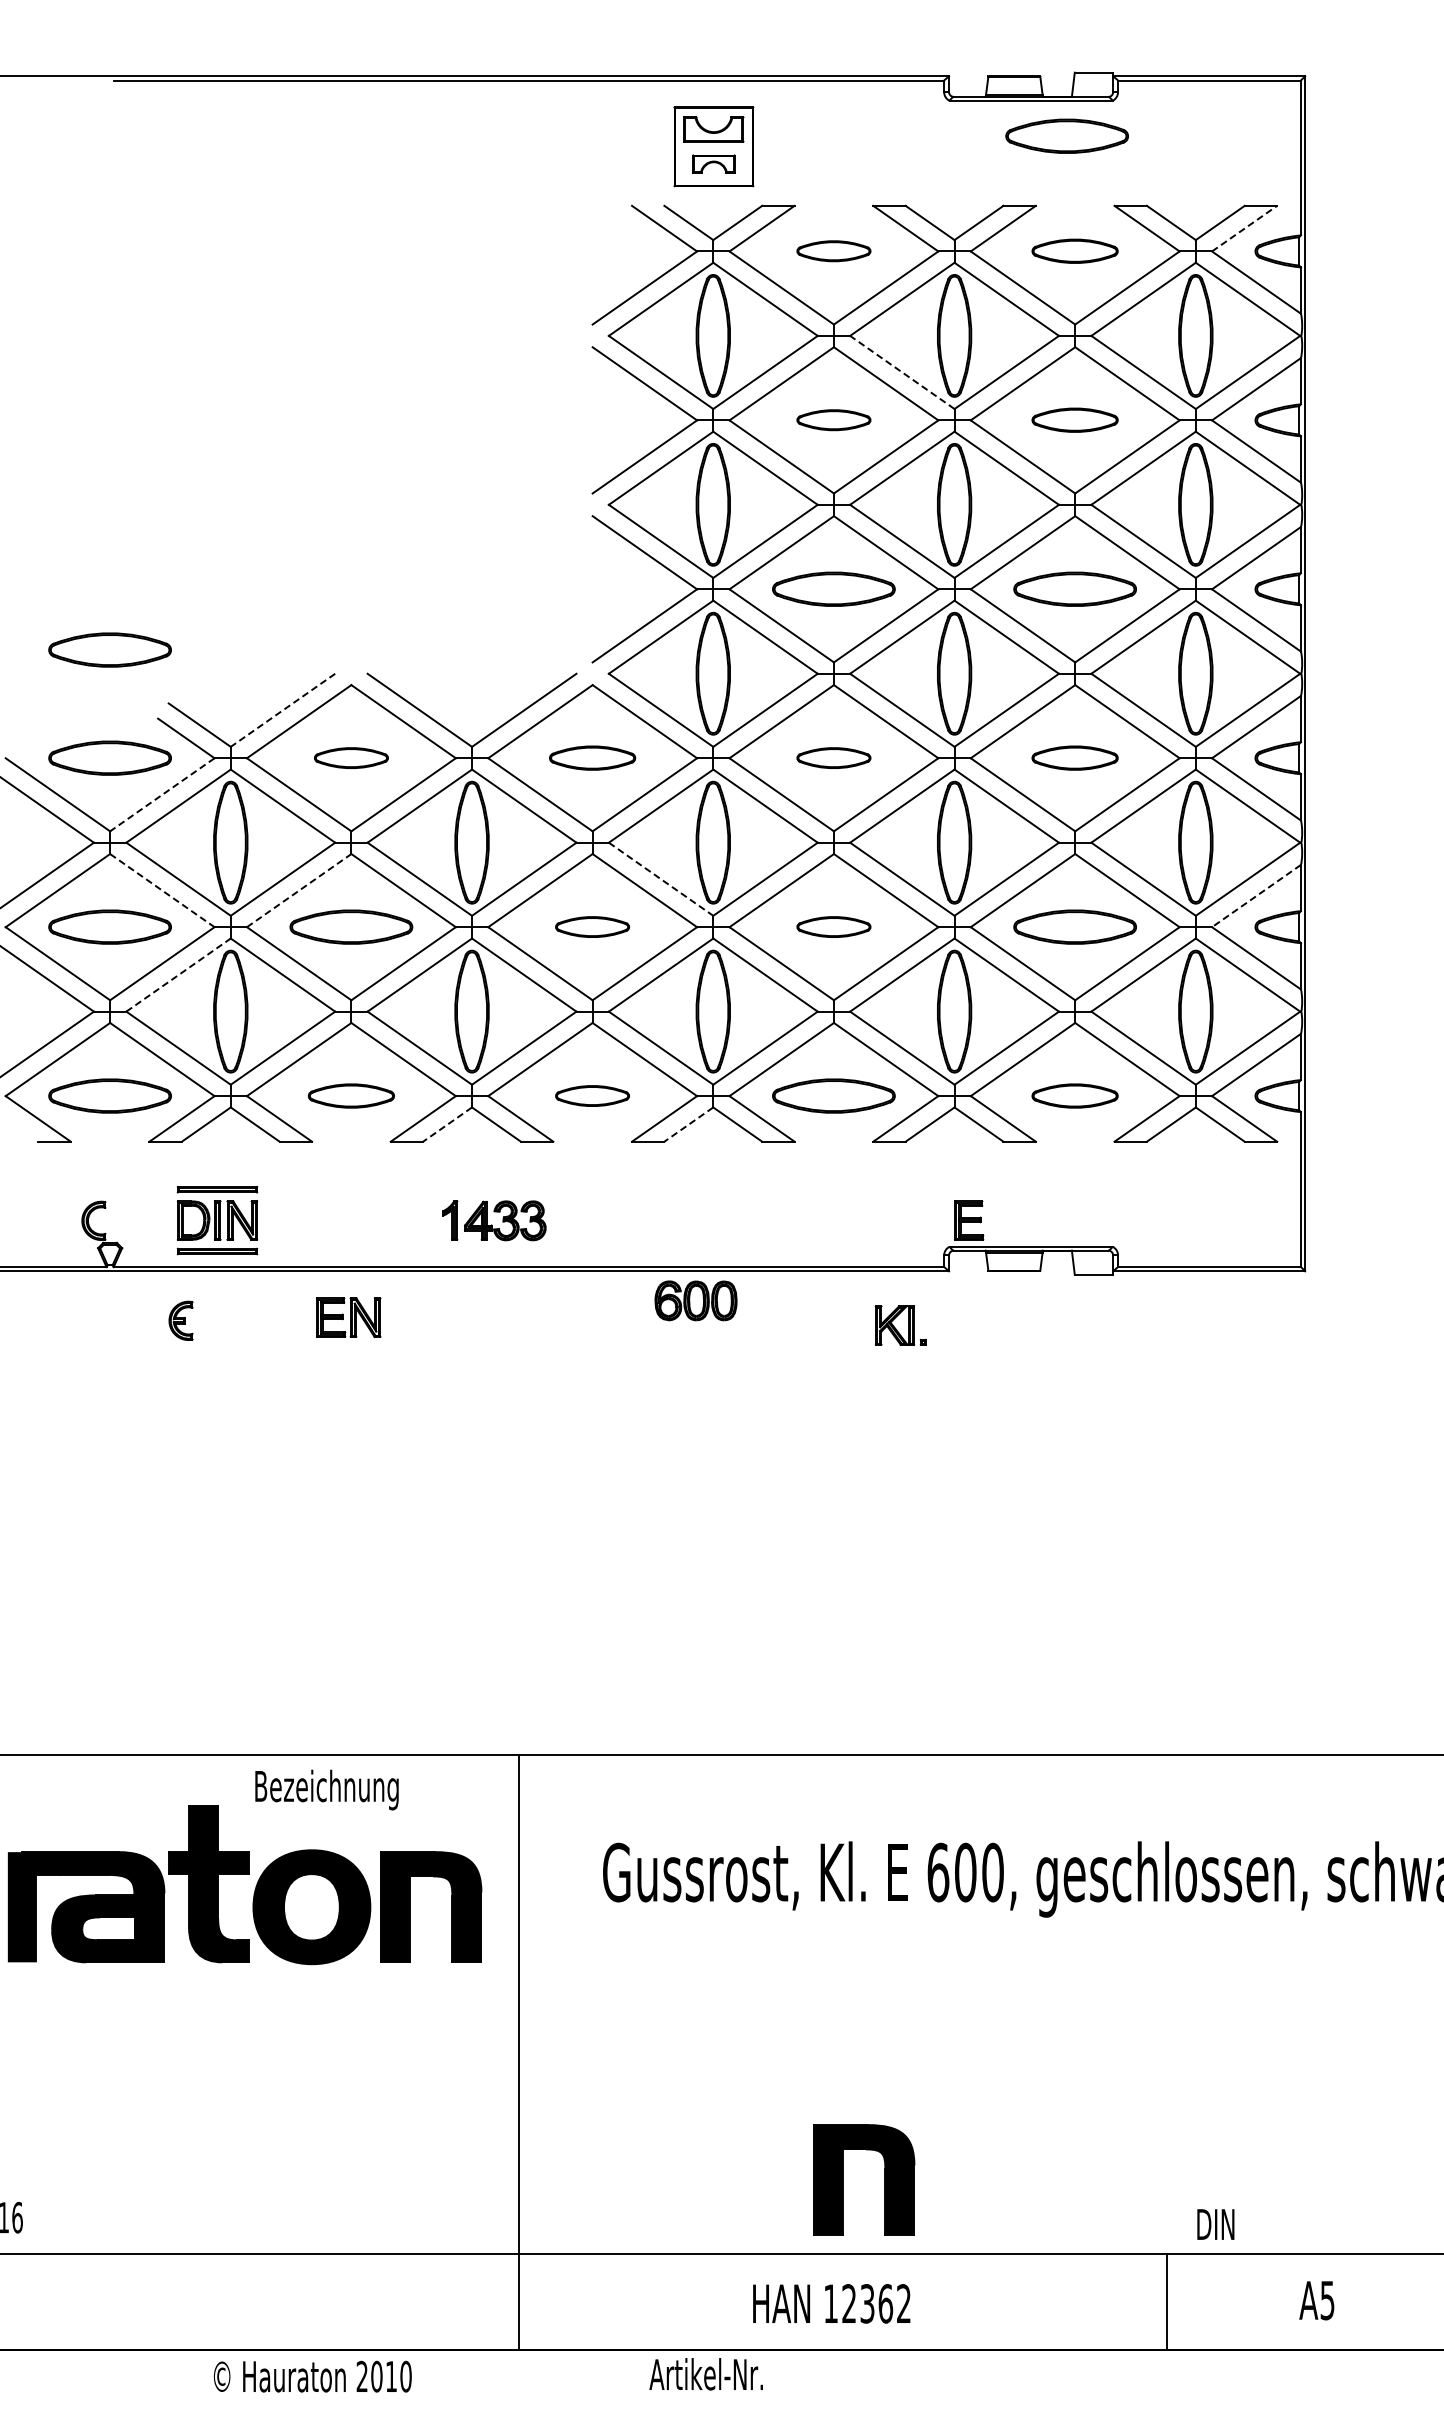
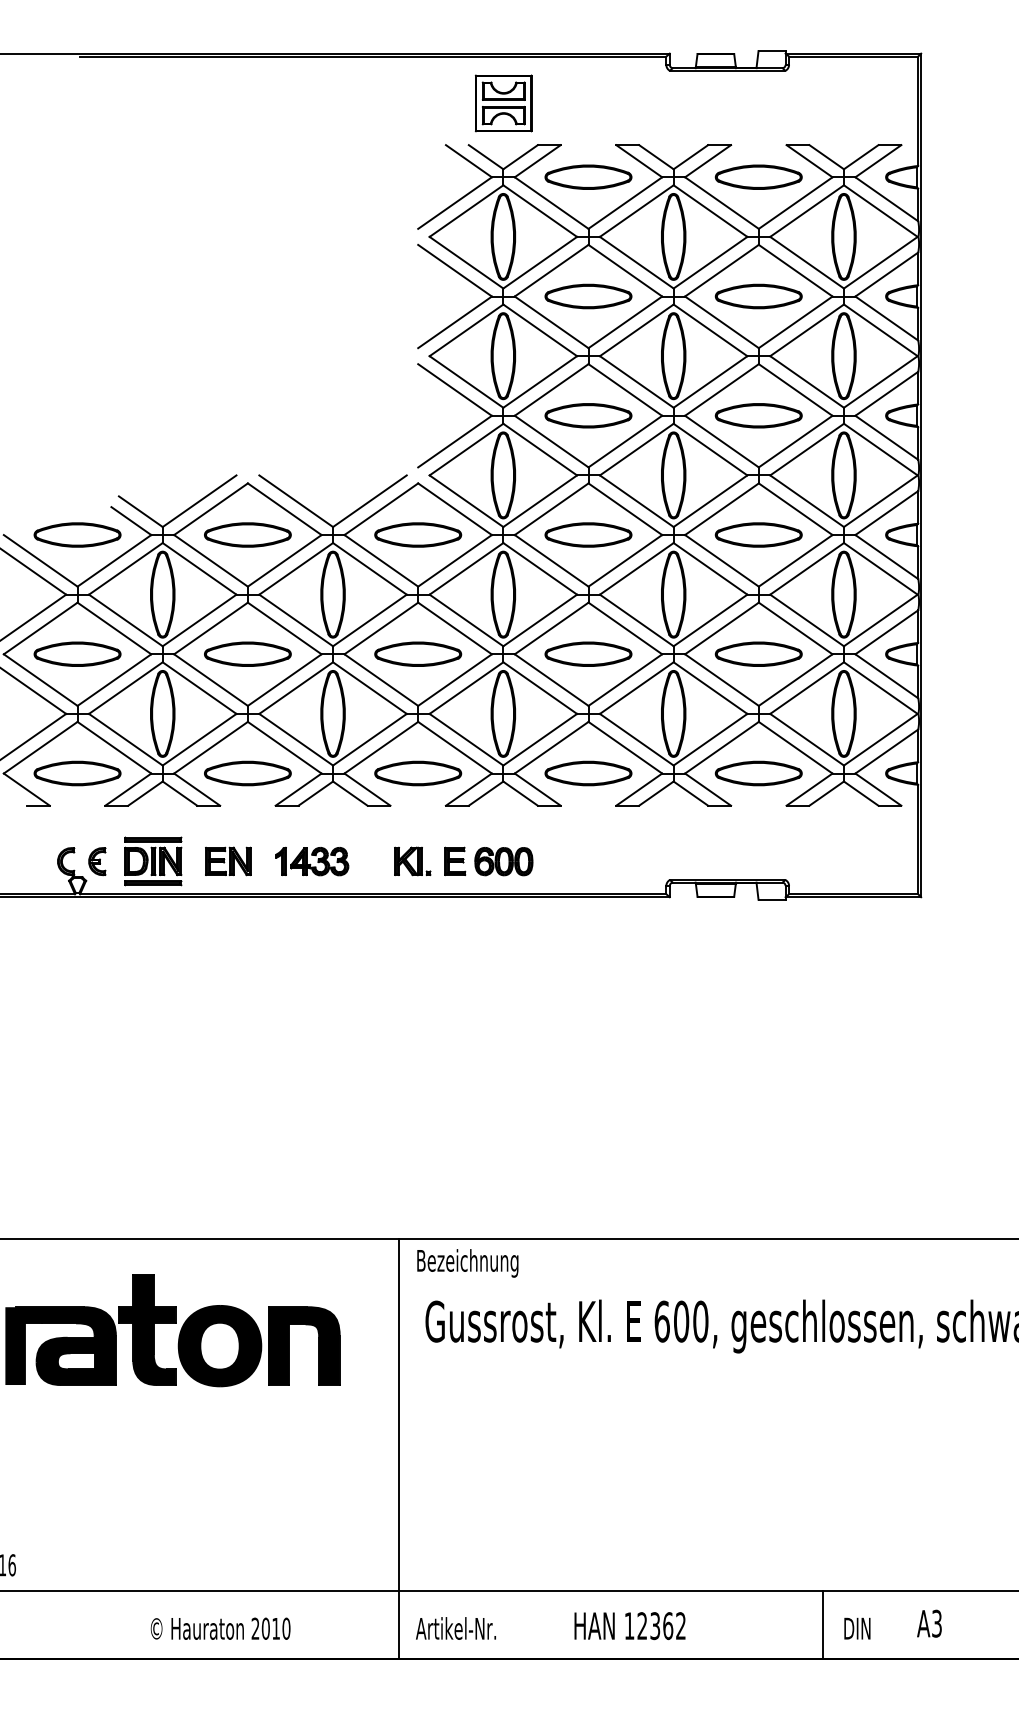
part: (1066, 135) -> (752, 95), removed
part: (713, 163) -> (503, 115), size x1.43
line: (1244, 228) -> (878, 161), dashed -> solid
part: (833, 250) -> (588, 176), size x1.67
part: (1074, 250) -> (758, 176), size x1.43
line: (902, 372) -> (636, 262), dashed -> solid
part: (833, 419) -> (588, 295), size x1.67
part: (1074, 419) -> (758, 295), size x1.43
part: (109, 649) -> (77, 458), removed
line: (283, 710) -> (199, 501), dashed -> solid
part: (351, 757) -> (247, 534), size x1.67
part: (592, 757) -> (418, 534), size x1.43
part: (833, 757) -> (588, 534), size x1.67
part: (1074, 757) -> (758, 534), size x1.43
line: (162, 794) -> (114, 560), dashed -> solid
line: (661, 879) -> (466, 620), dashed -> solid
line: (162, 890) -> (114, 628), dashed -> solid
line: (299, 890) -> (211, 628), dashed -> solid
line: (1256, 896) -> (886, 632), dashed -> solid
part: (592, 926) -> (418, 653), size x1.67
part: (833, 926) -> (588, 653), size x1.67
line: (178, 975) -> (125, 688), dashed -> solid
part: (351, 1095) -> (247, 773), size x1.43
part: (592, 1095) -> (418, 773), size x1.67
part: (1074, 1095) -> (758, 773), size x1.43
line: (447, 1124) -> (315, 793), dashed -> solid
line: (688, 1124) -> (485, 793), dashed -> solid
part: (494, 1220) -> (312, 861), moved
part: (969, 1220) -> (455, 861), moved
part: (695, 1300) -> (503, 861), moved
part: (348, 1317) -> (228, 861), moved
part: (180, 1320) -> (96, 861), moved
part: (900, 1325) -> (412, 861), moved
text: (326, 1789) -> (467, 1263), moved
line: (519, 2052) -> (399, 1448), moved
part: (884, 2179) -> (624, 1538), removed
text: (1215, 2224) -> (857, 1628), moved
text: (1327, 2299) -> (936, 1623), A5 -> A3
text: (831, 2303) -> (629, 1625), moved
text: (705, 2374) -> (455, 1628), moved
text: (312, 2376) -> (220, 1628), moved

